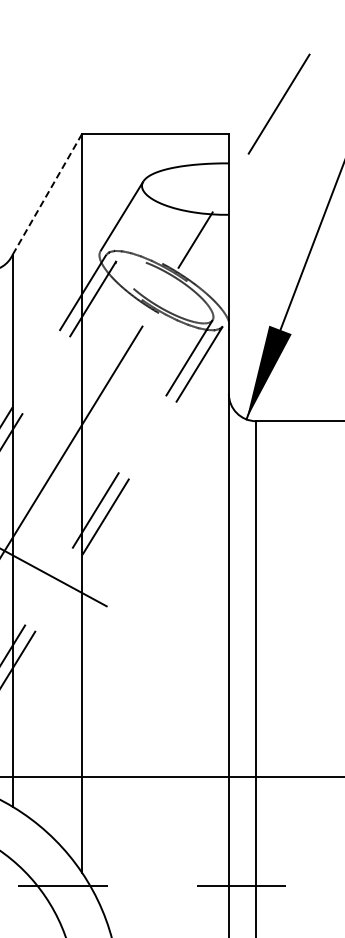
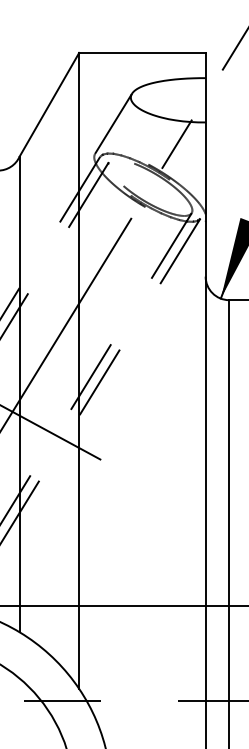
line: (47, 194) -> (49, 104), dashed -> solid

